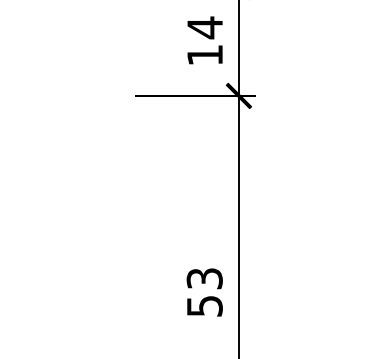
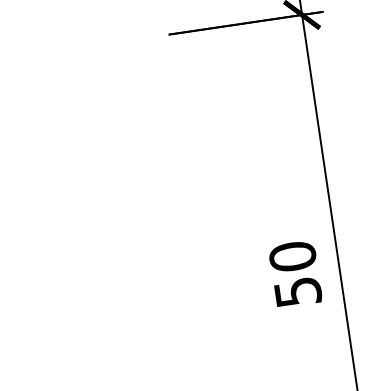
text: (204, 278) -> (292, 256), 53 -> 50

